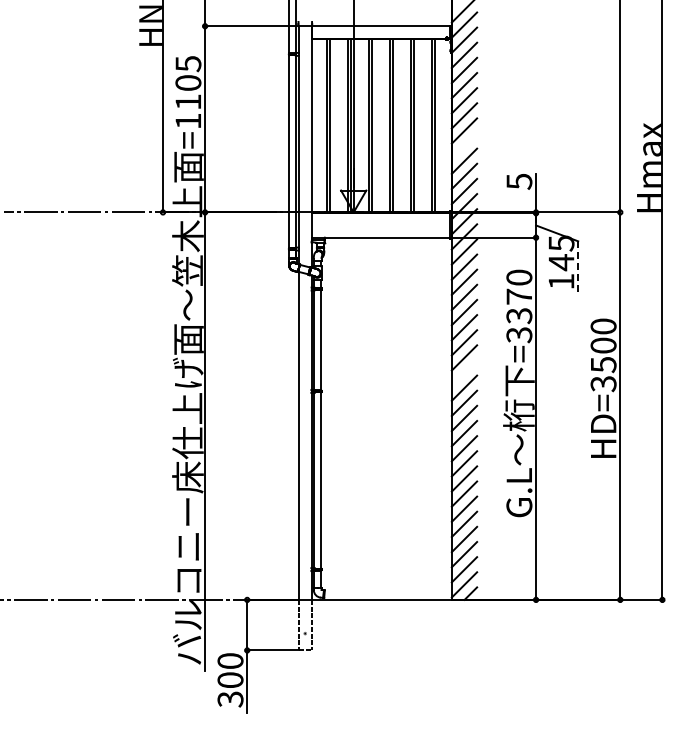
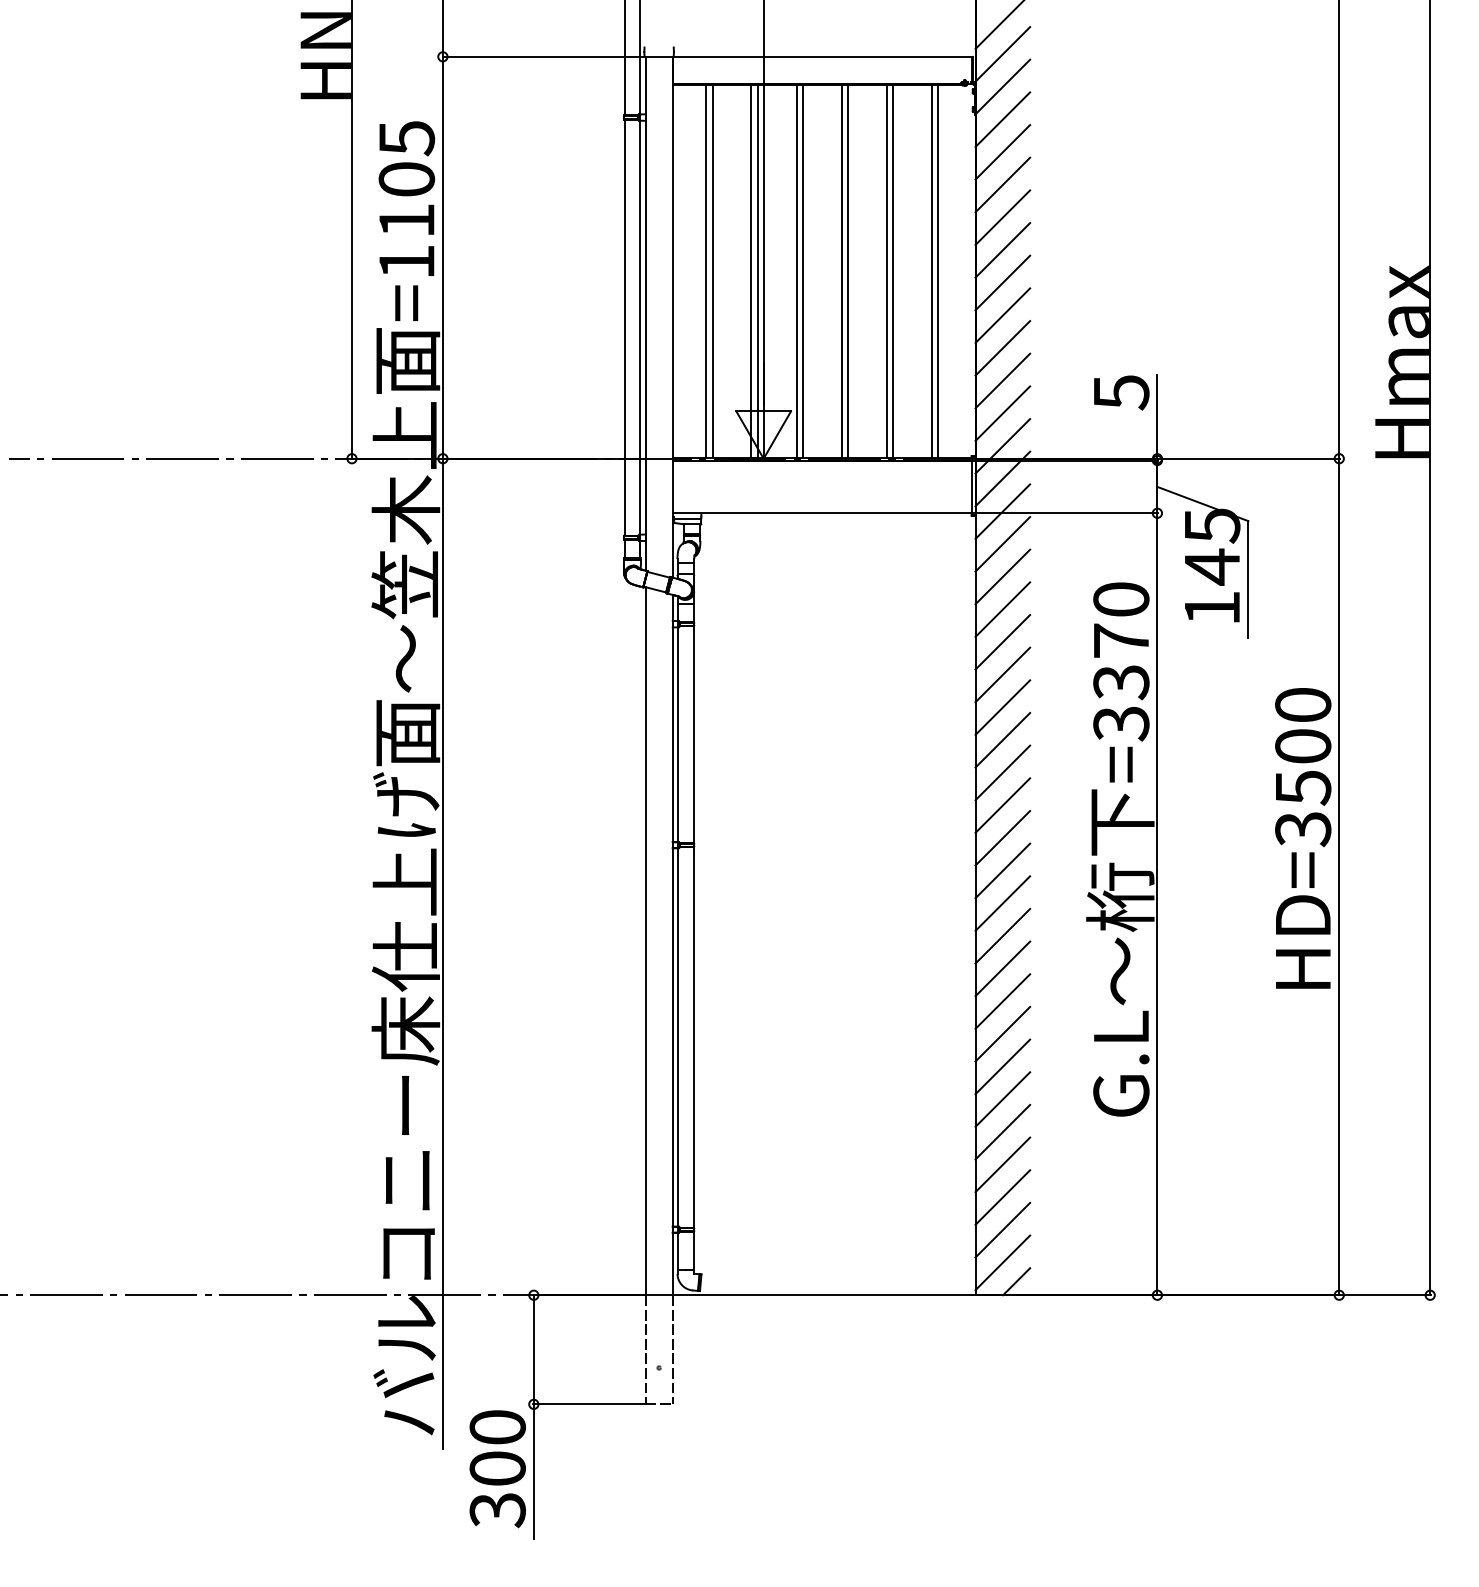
line: (464, 145) -> (1002, 314), added
line: (578, 268) -> (1249, 579), dashed -> solid
line: (464, 372) -> (1002, 804), added

